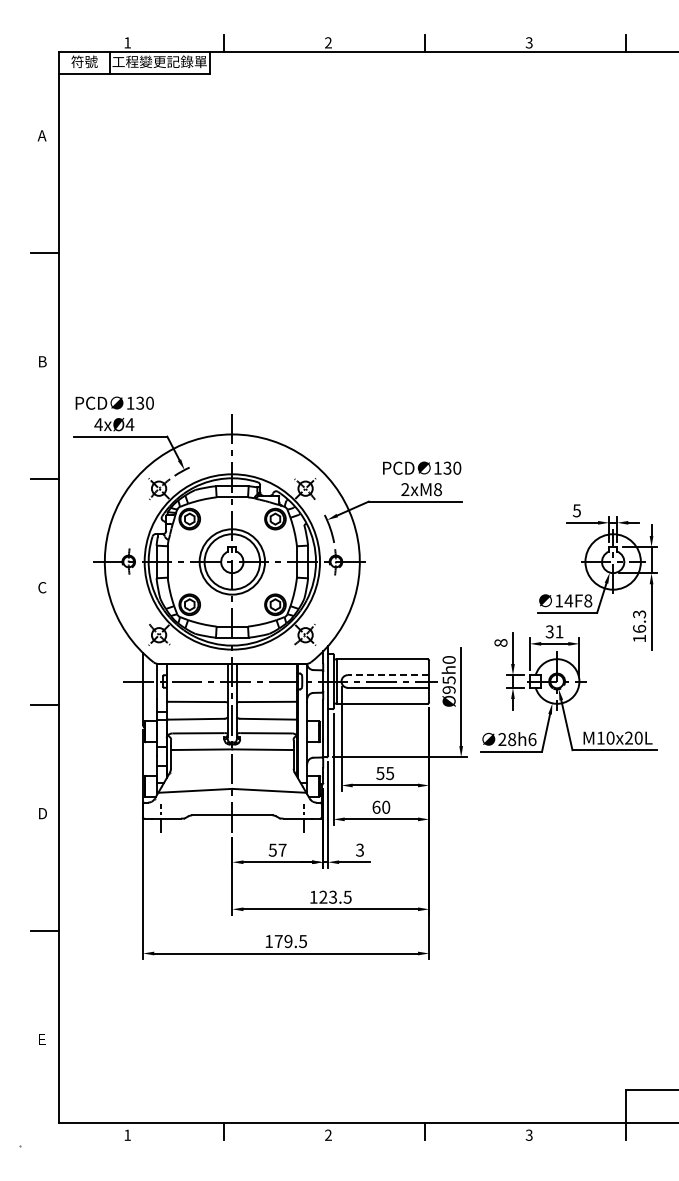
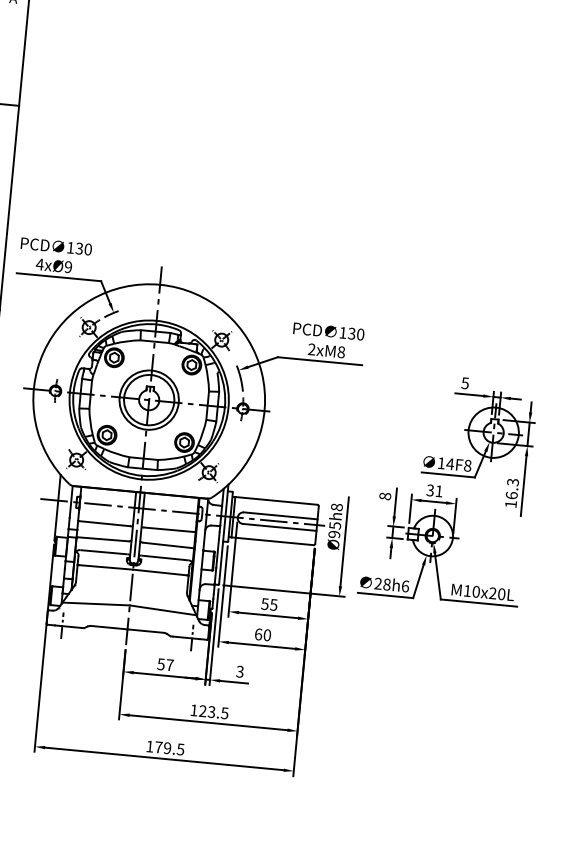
text: (129, 424) -> (67, 267), 4xØ4 -> 4xØ9
text: (449, 659) -> (337, 506), Ø95h0 -> Ø95h8
line: (388, 675) -> (280, 516), dashed -> solid

